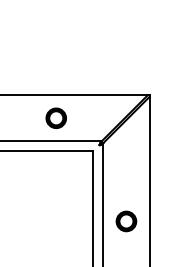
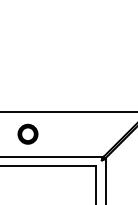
part: (55, 117) -> (27, 133), moved

